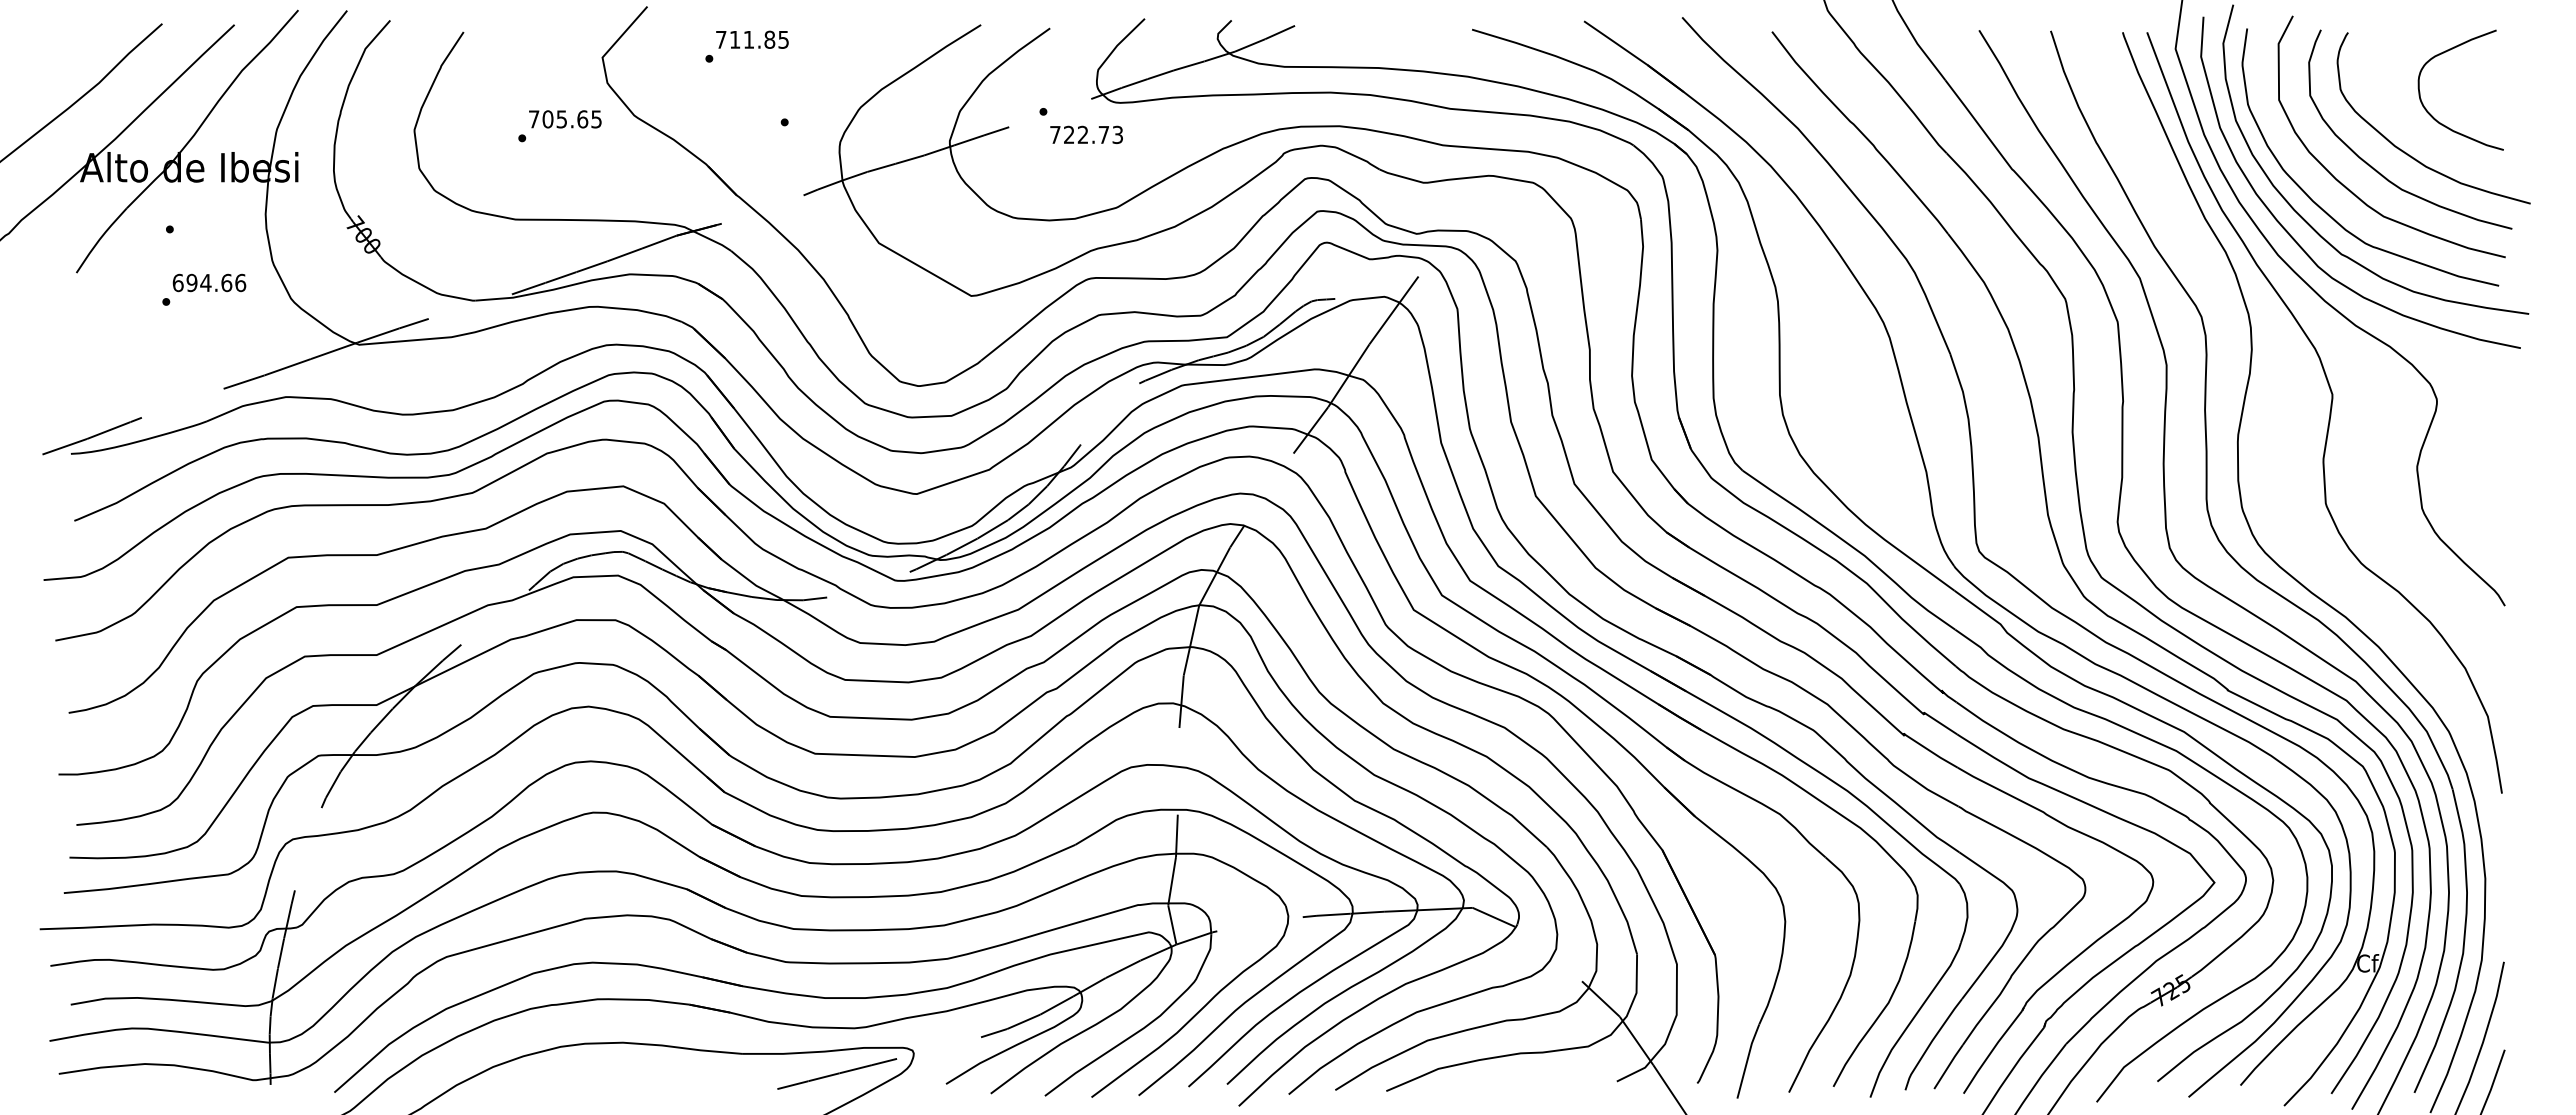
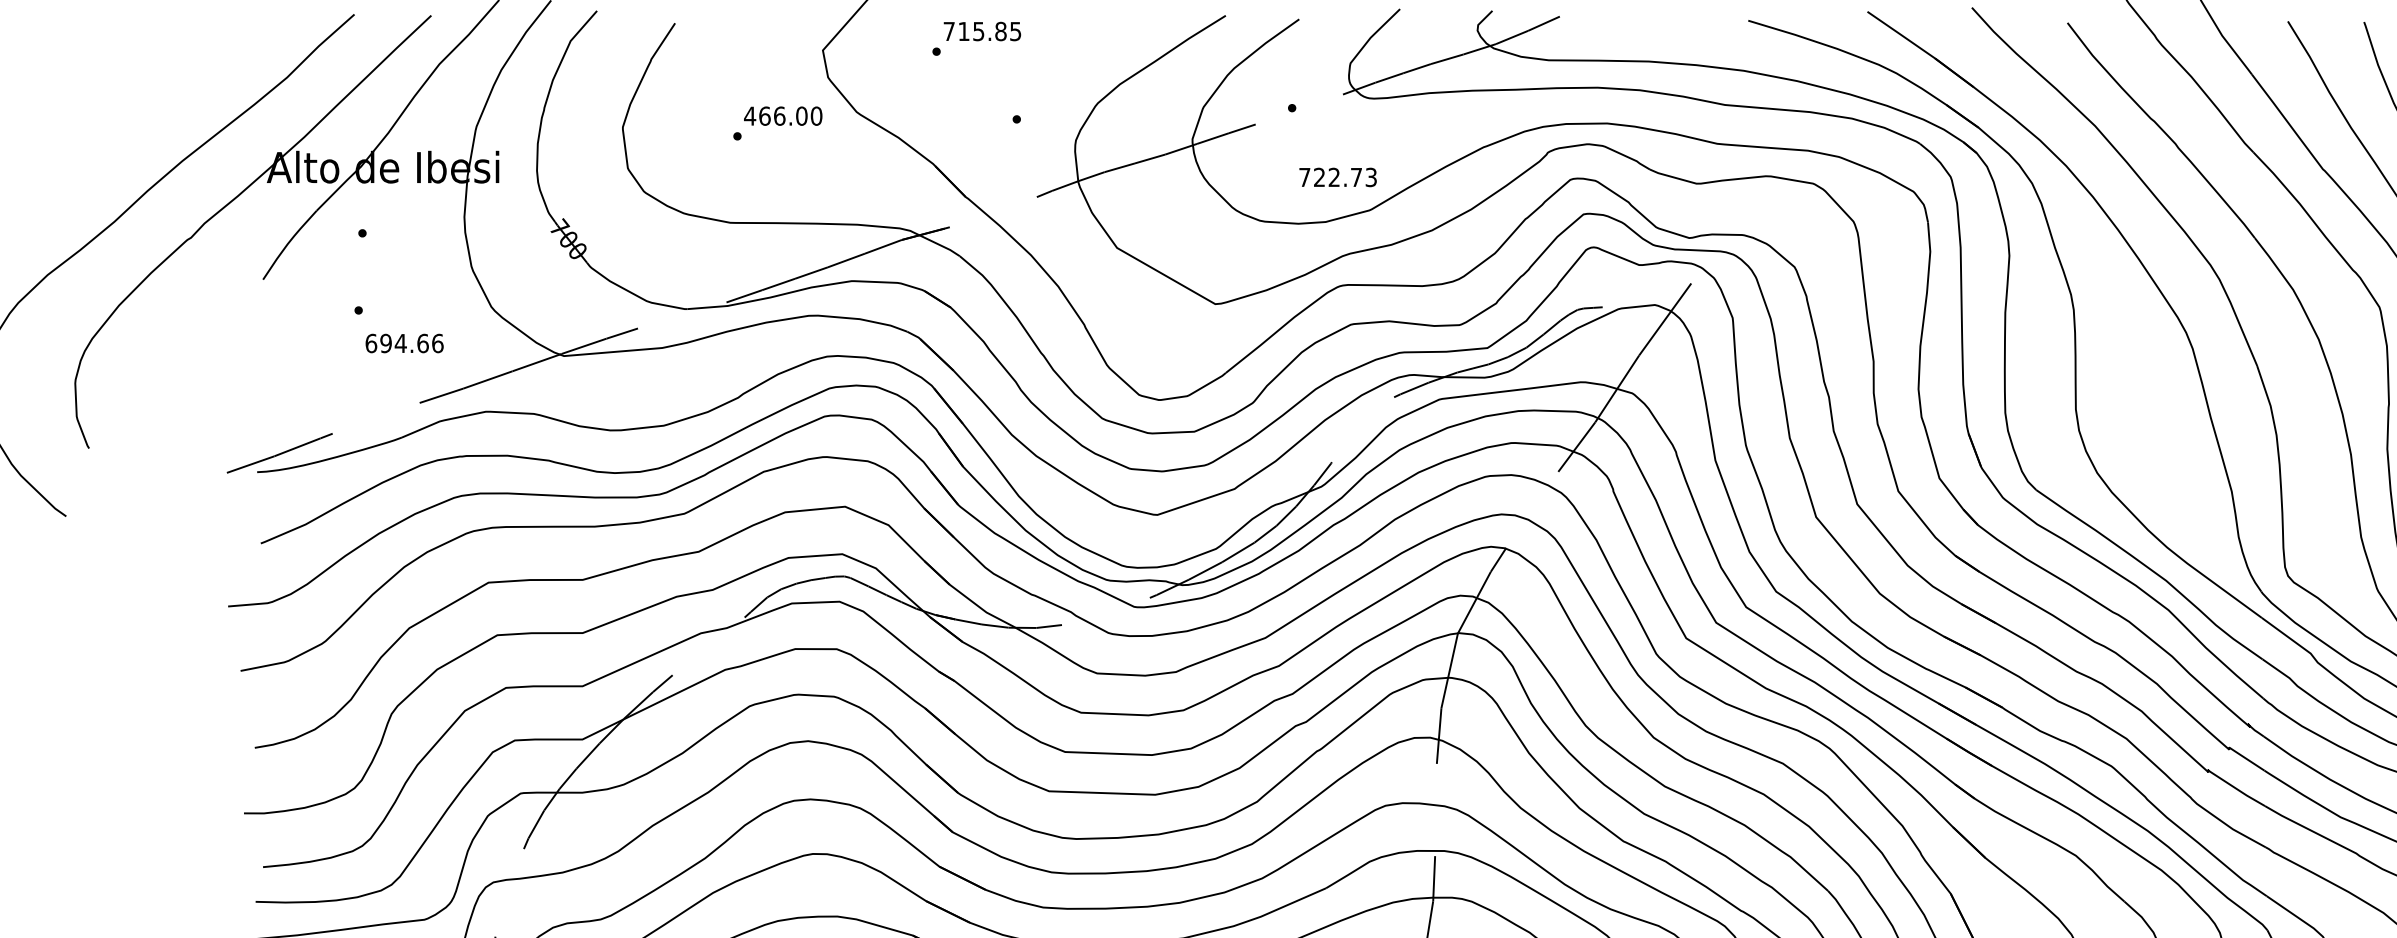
text: (748, 39) -> (978, 31), 711.85 -> 715.85
text: (565, 119) -> (783, 116), 705.65 -> 466.00
text: (1086, 134) -> (1337, 176), moved
text: (209, 282) -> (404, 342), moved

